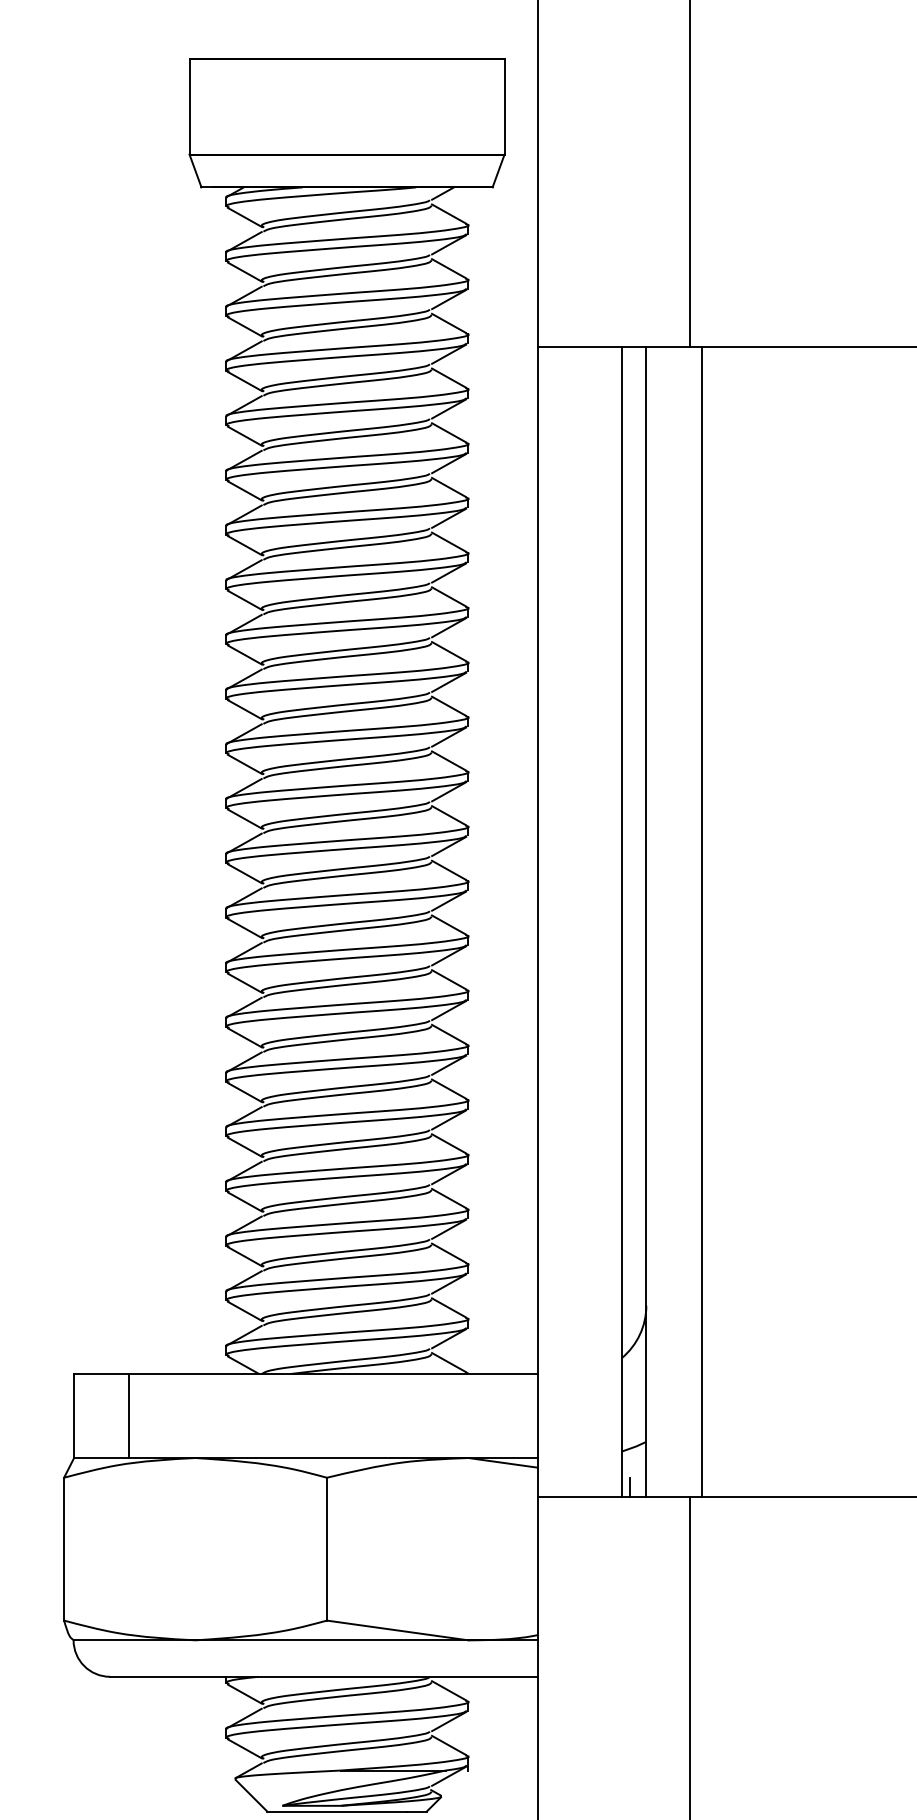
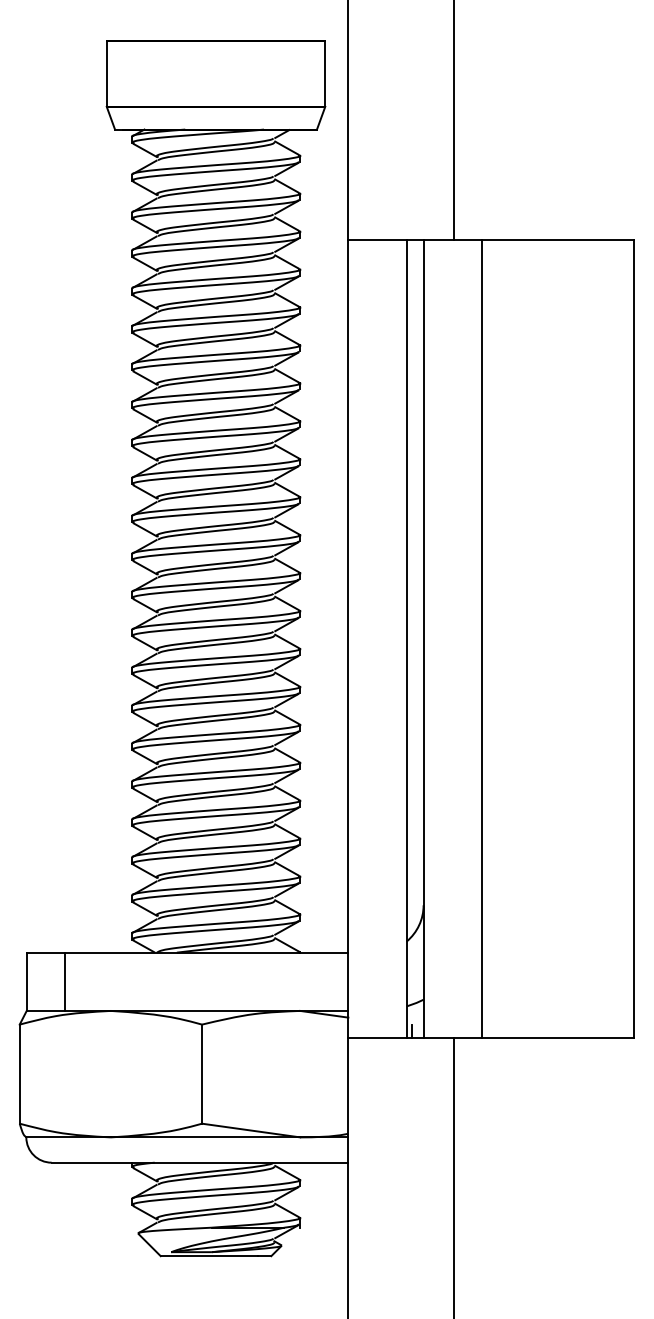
line: (700, 921) -> (481, 638), moved

